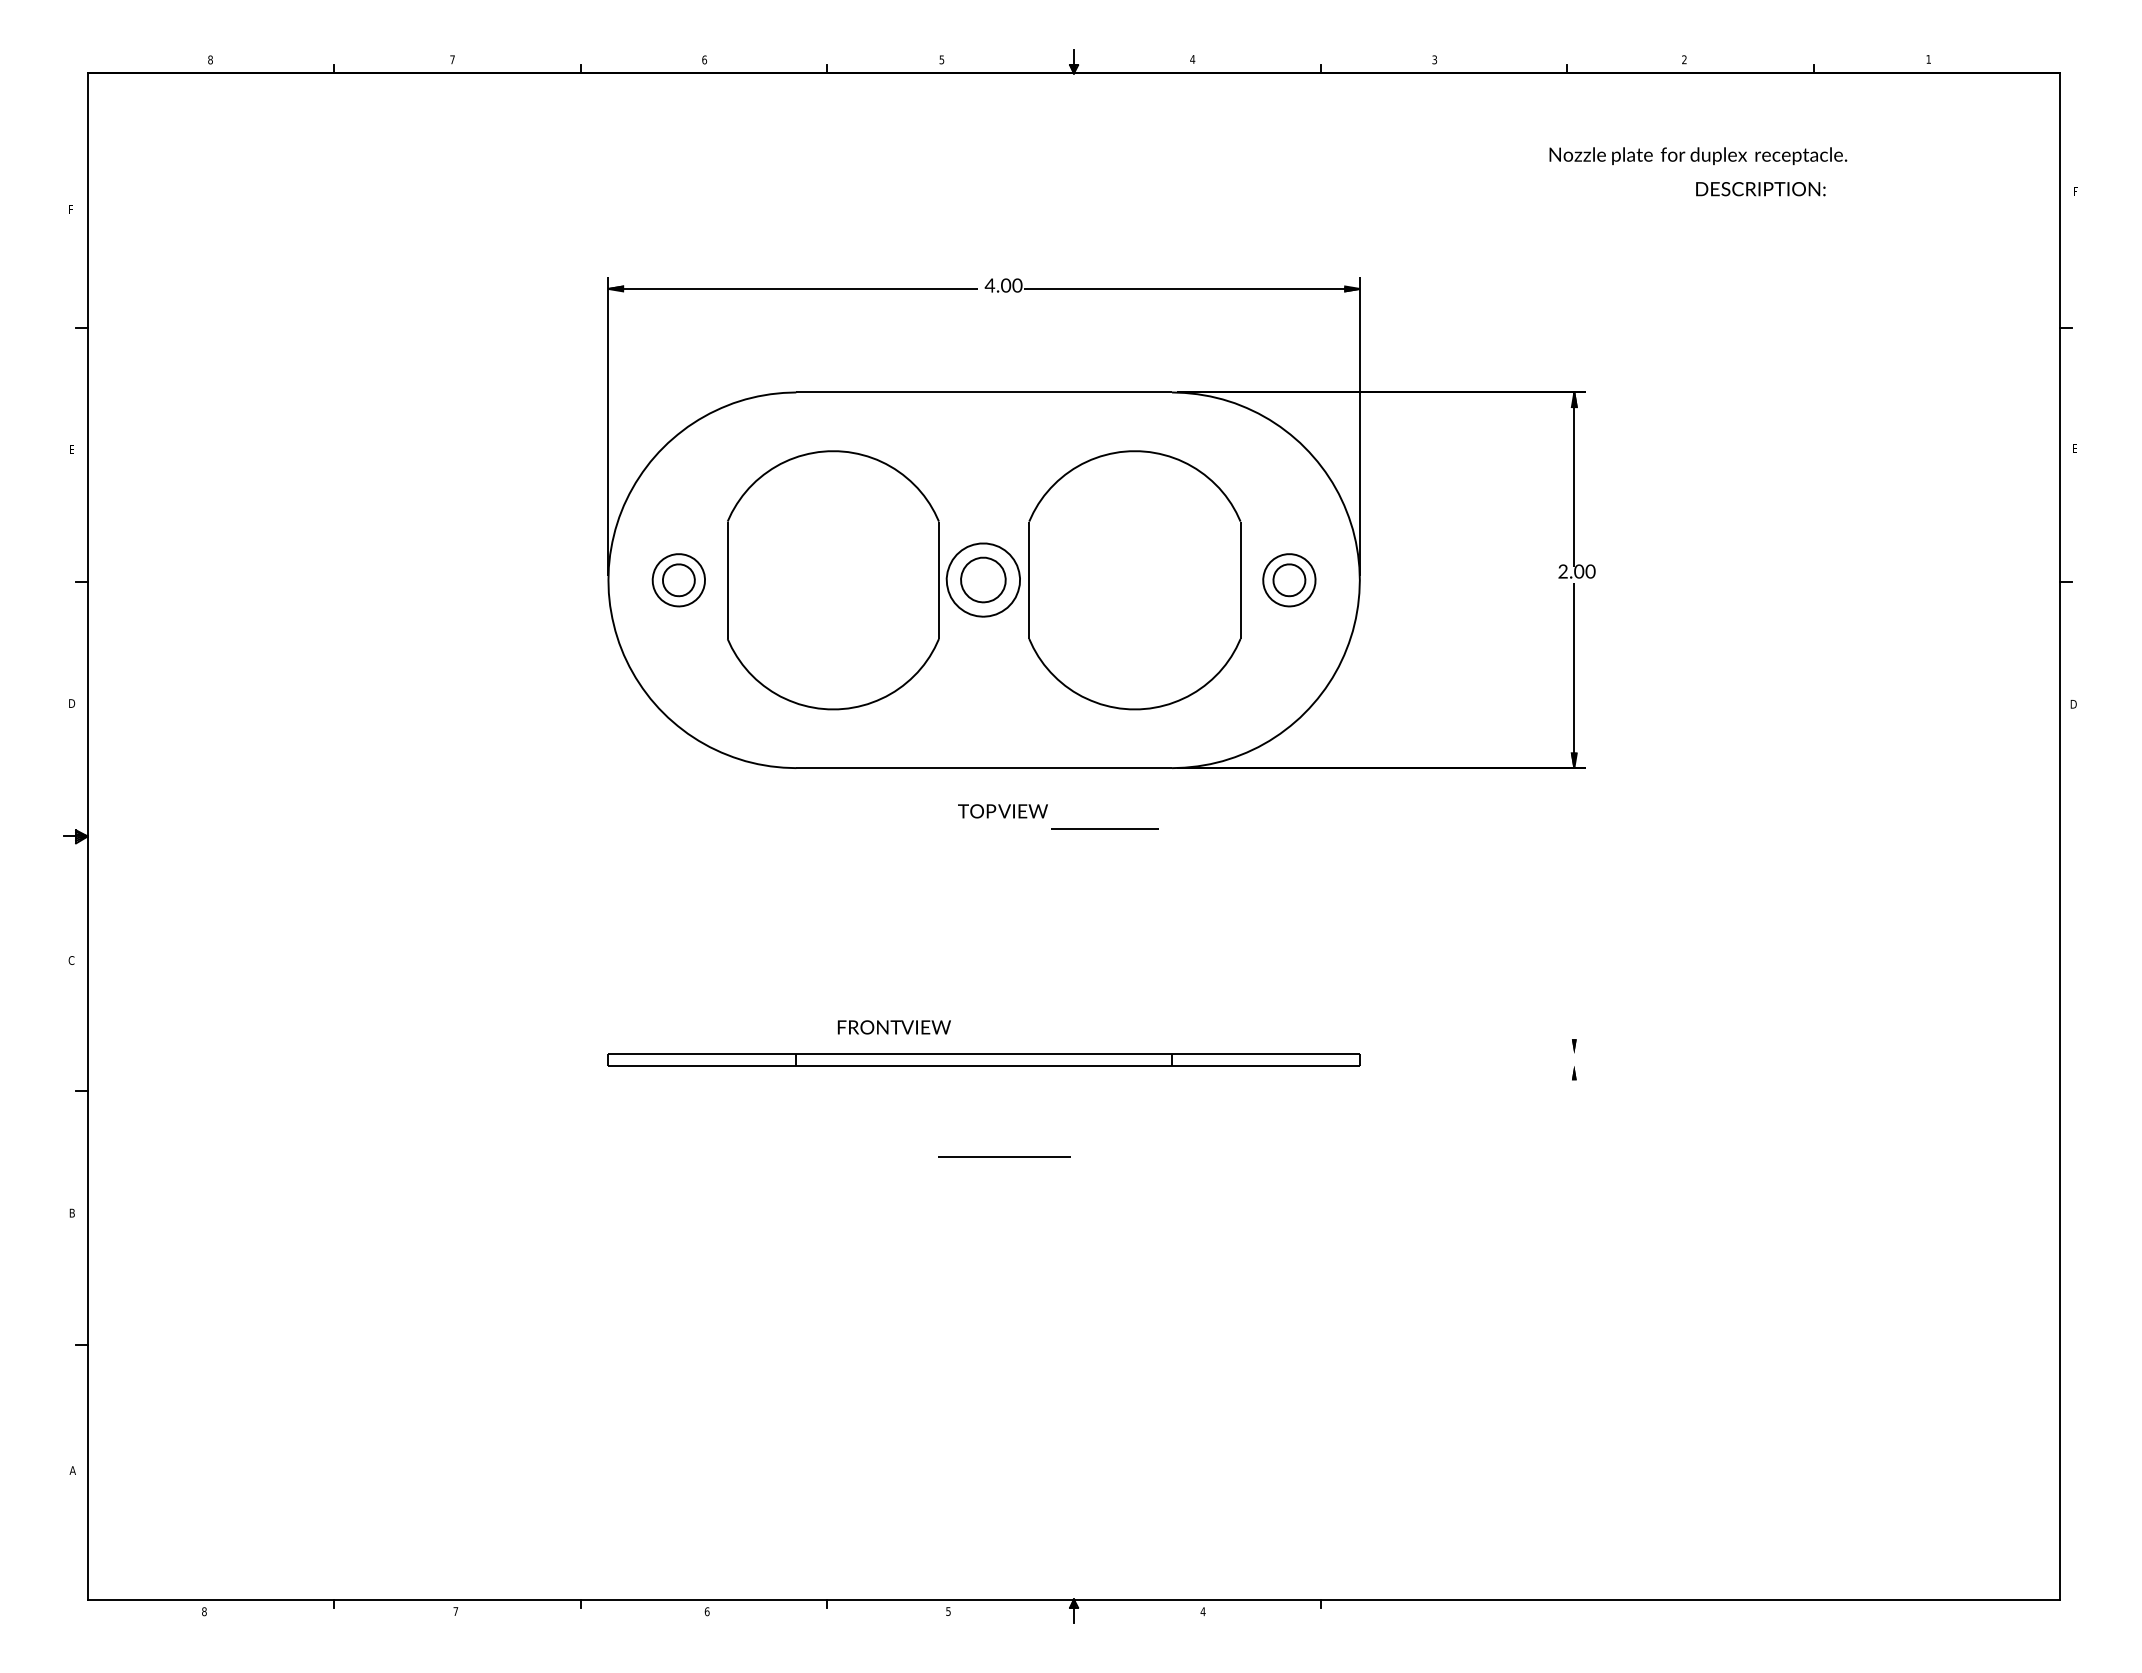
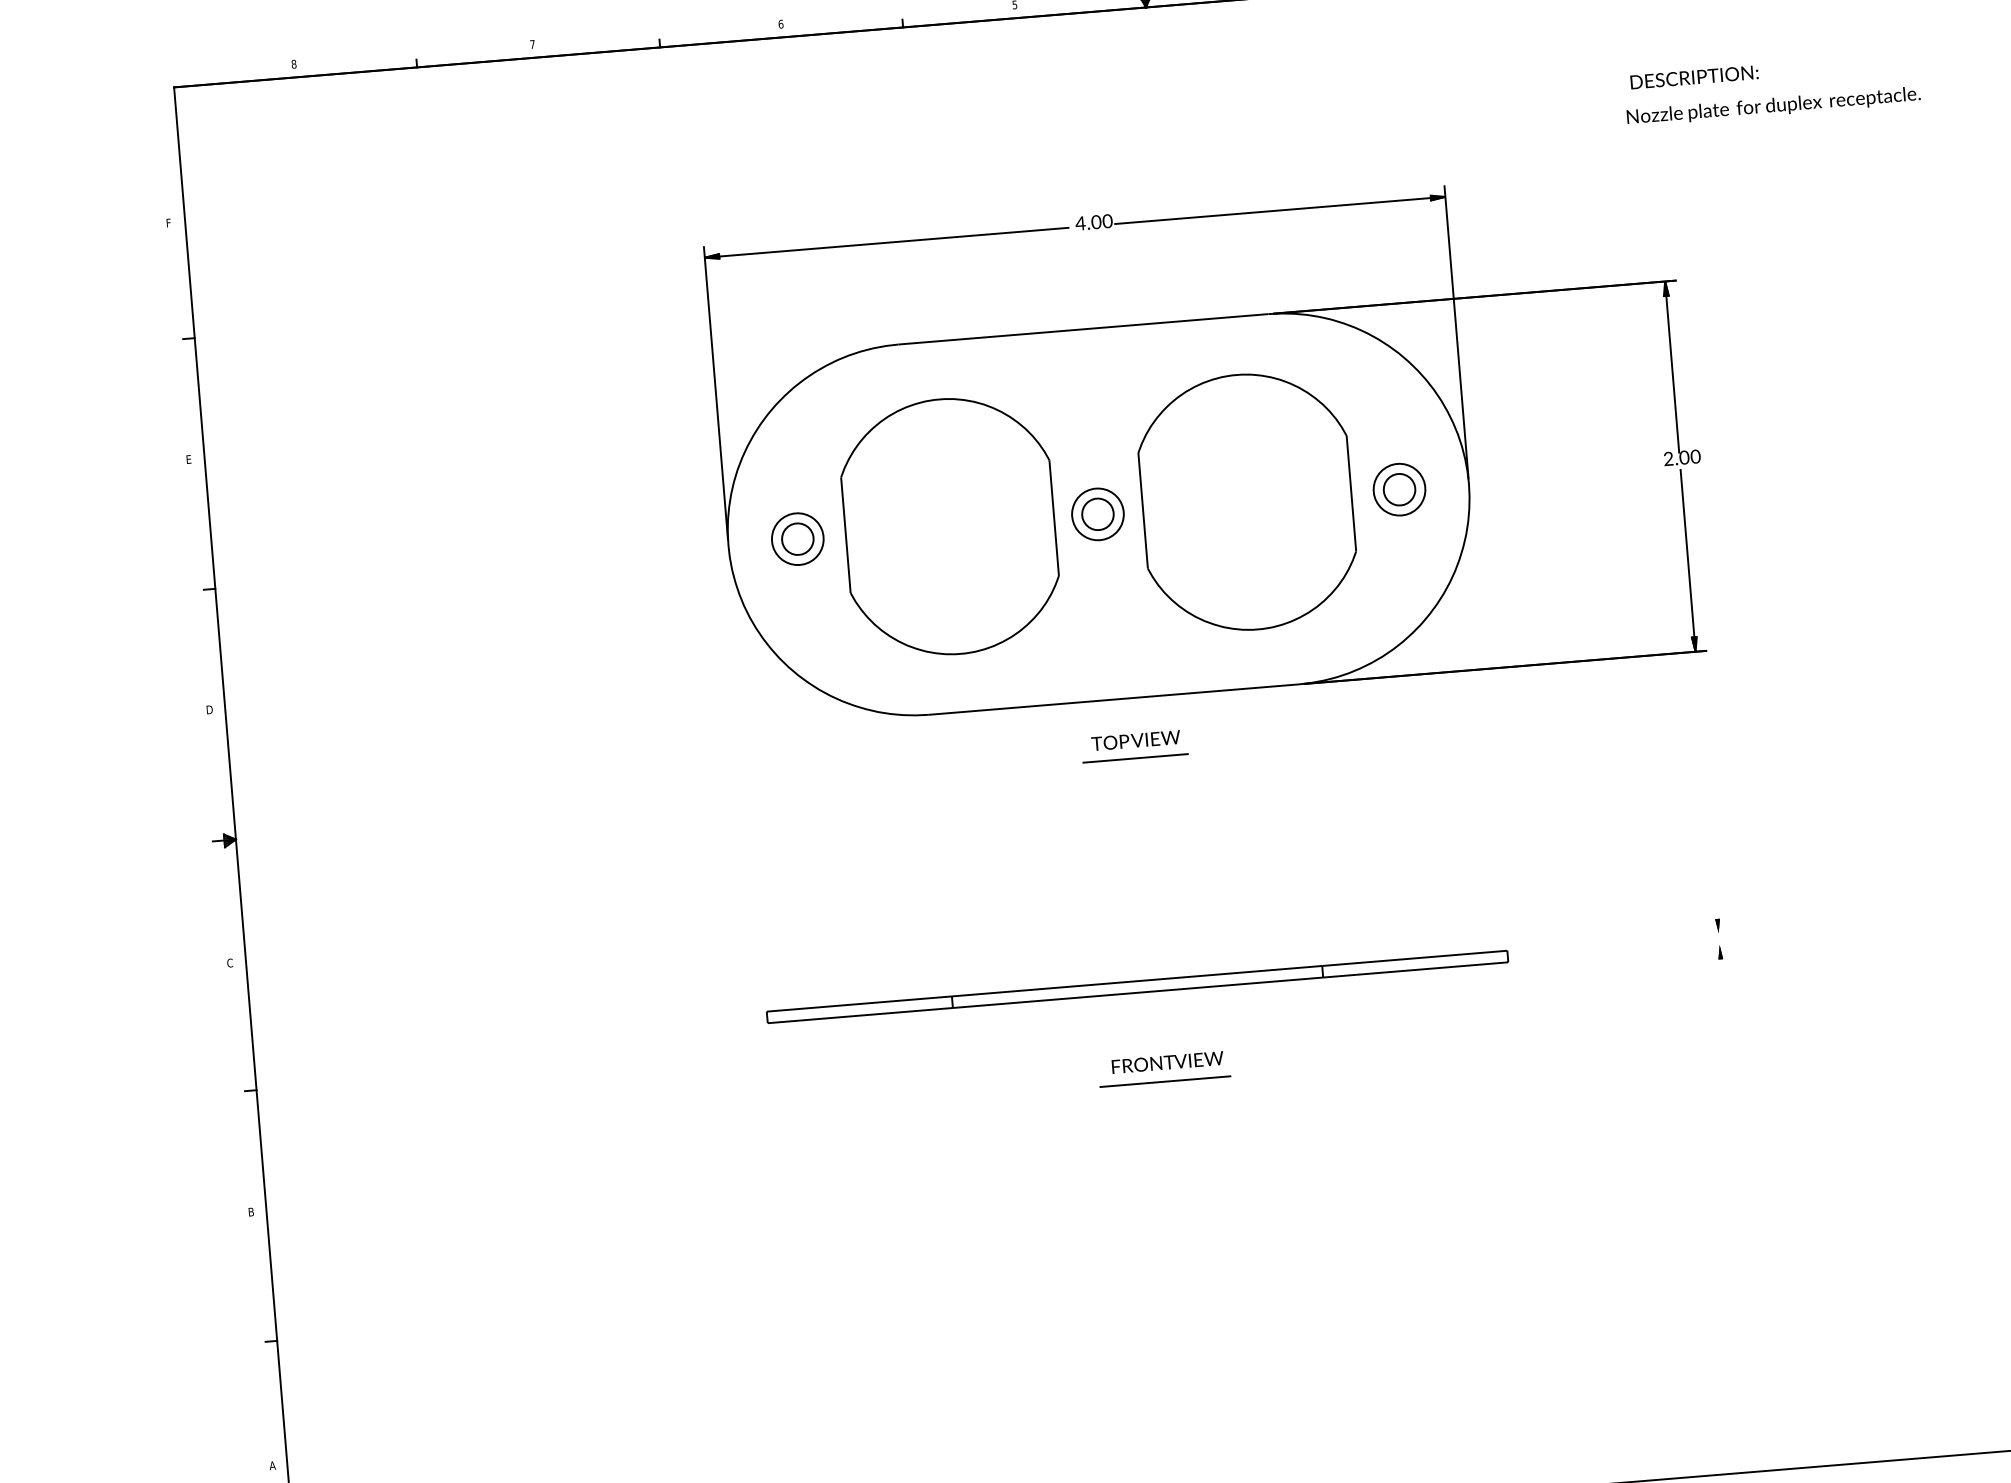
text: (1698, 155) -> (1773, 105), moved
text: (1760, 189) -> (1694, 77), moved
part: (983, 580) -> (1098, 514), size x0.71
line: (1104, 828) -> (1134, 757), moved
text: (893, 1027) -> (1166, 1062), moved

